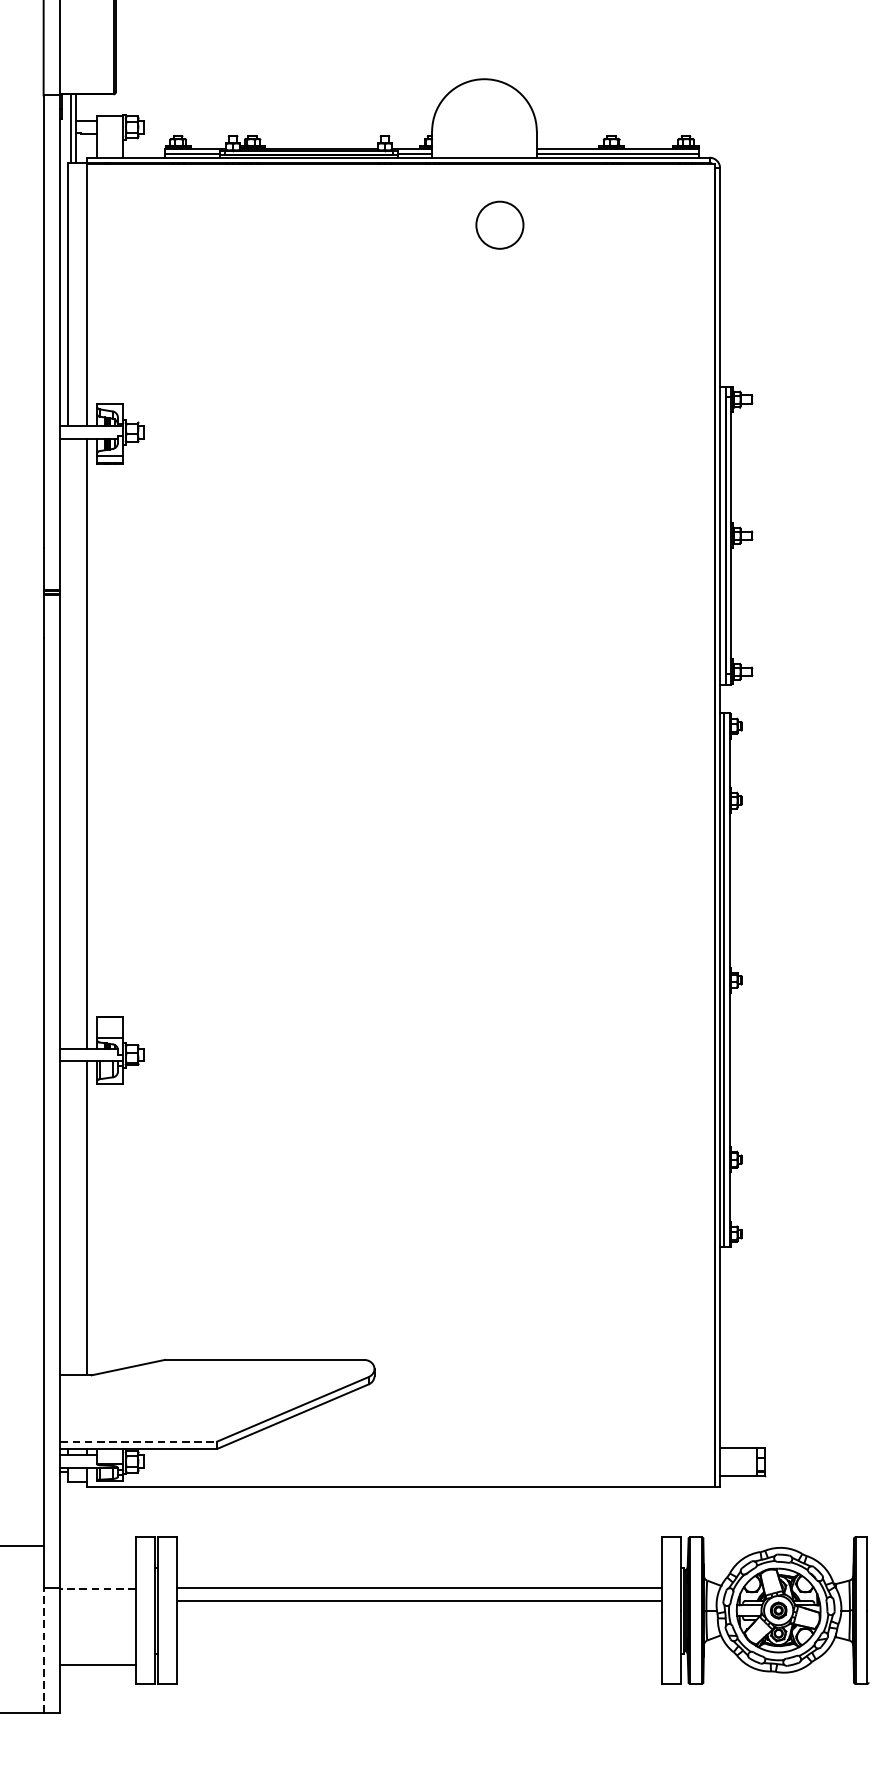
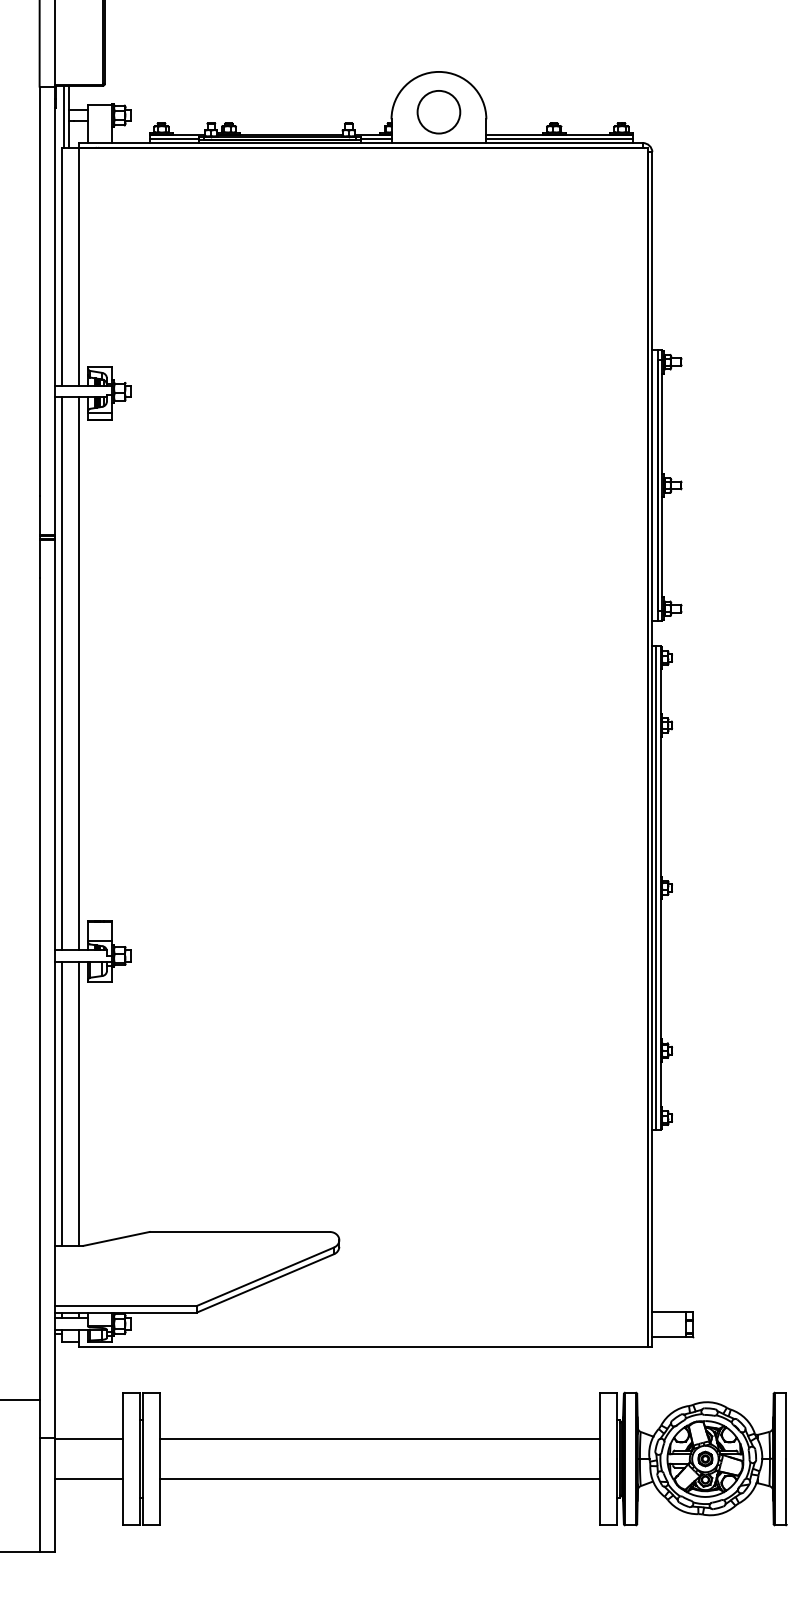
circle: (499, 225) -> (438, 112), moved
line: (67, 743) -> (61, 673), added
line: (67, 1218) -> (61, 1103), added
line: (139, 1441) -> (126, 1305), dashed -> solid
line: (97, 1589) -> (88, 1439), dashed -> solid
line: (419, 1601) -> (380, 1479), moved
line: (43, 1650) -> (39, 1495), dashed -> solid
line: (97, 1665) -> (88, 1479), moved

